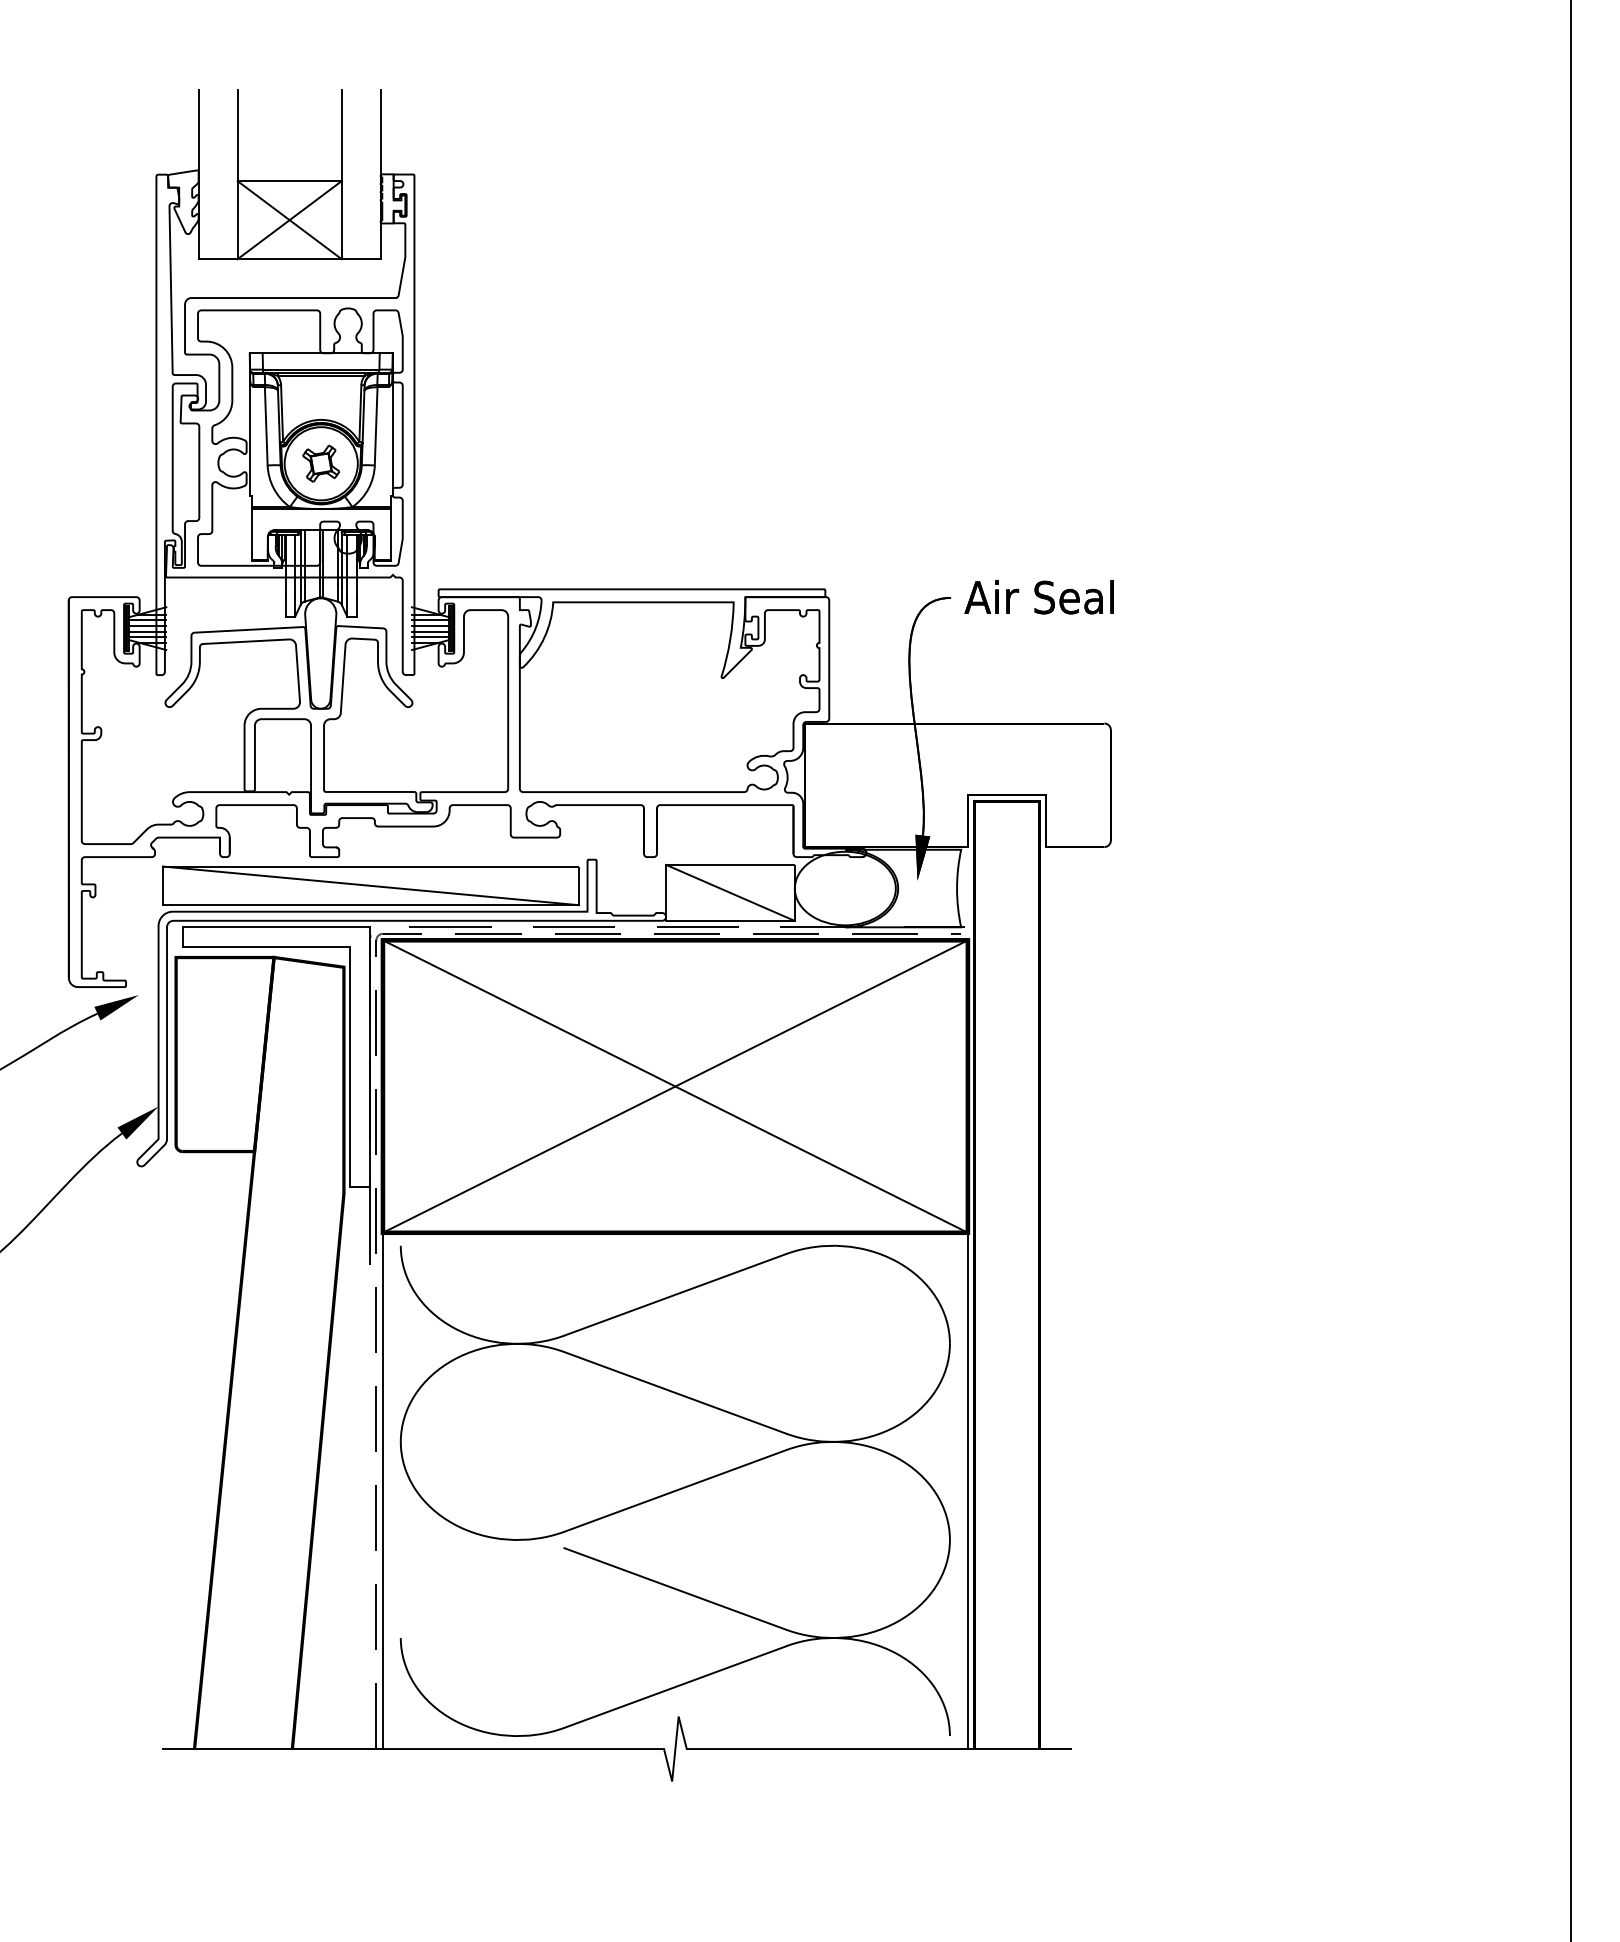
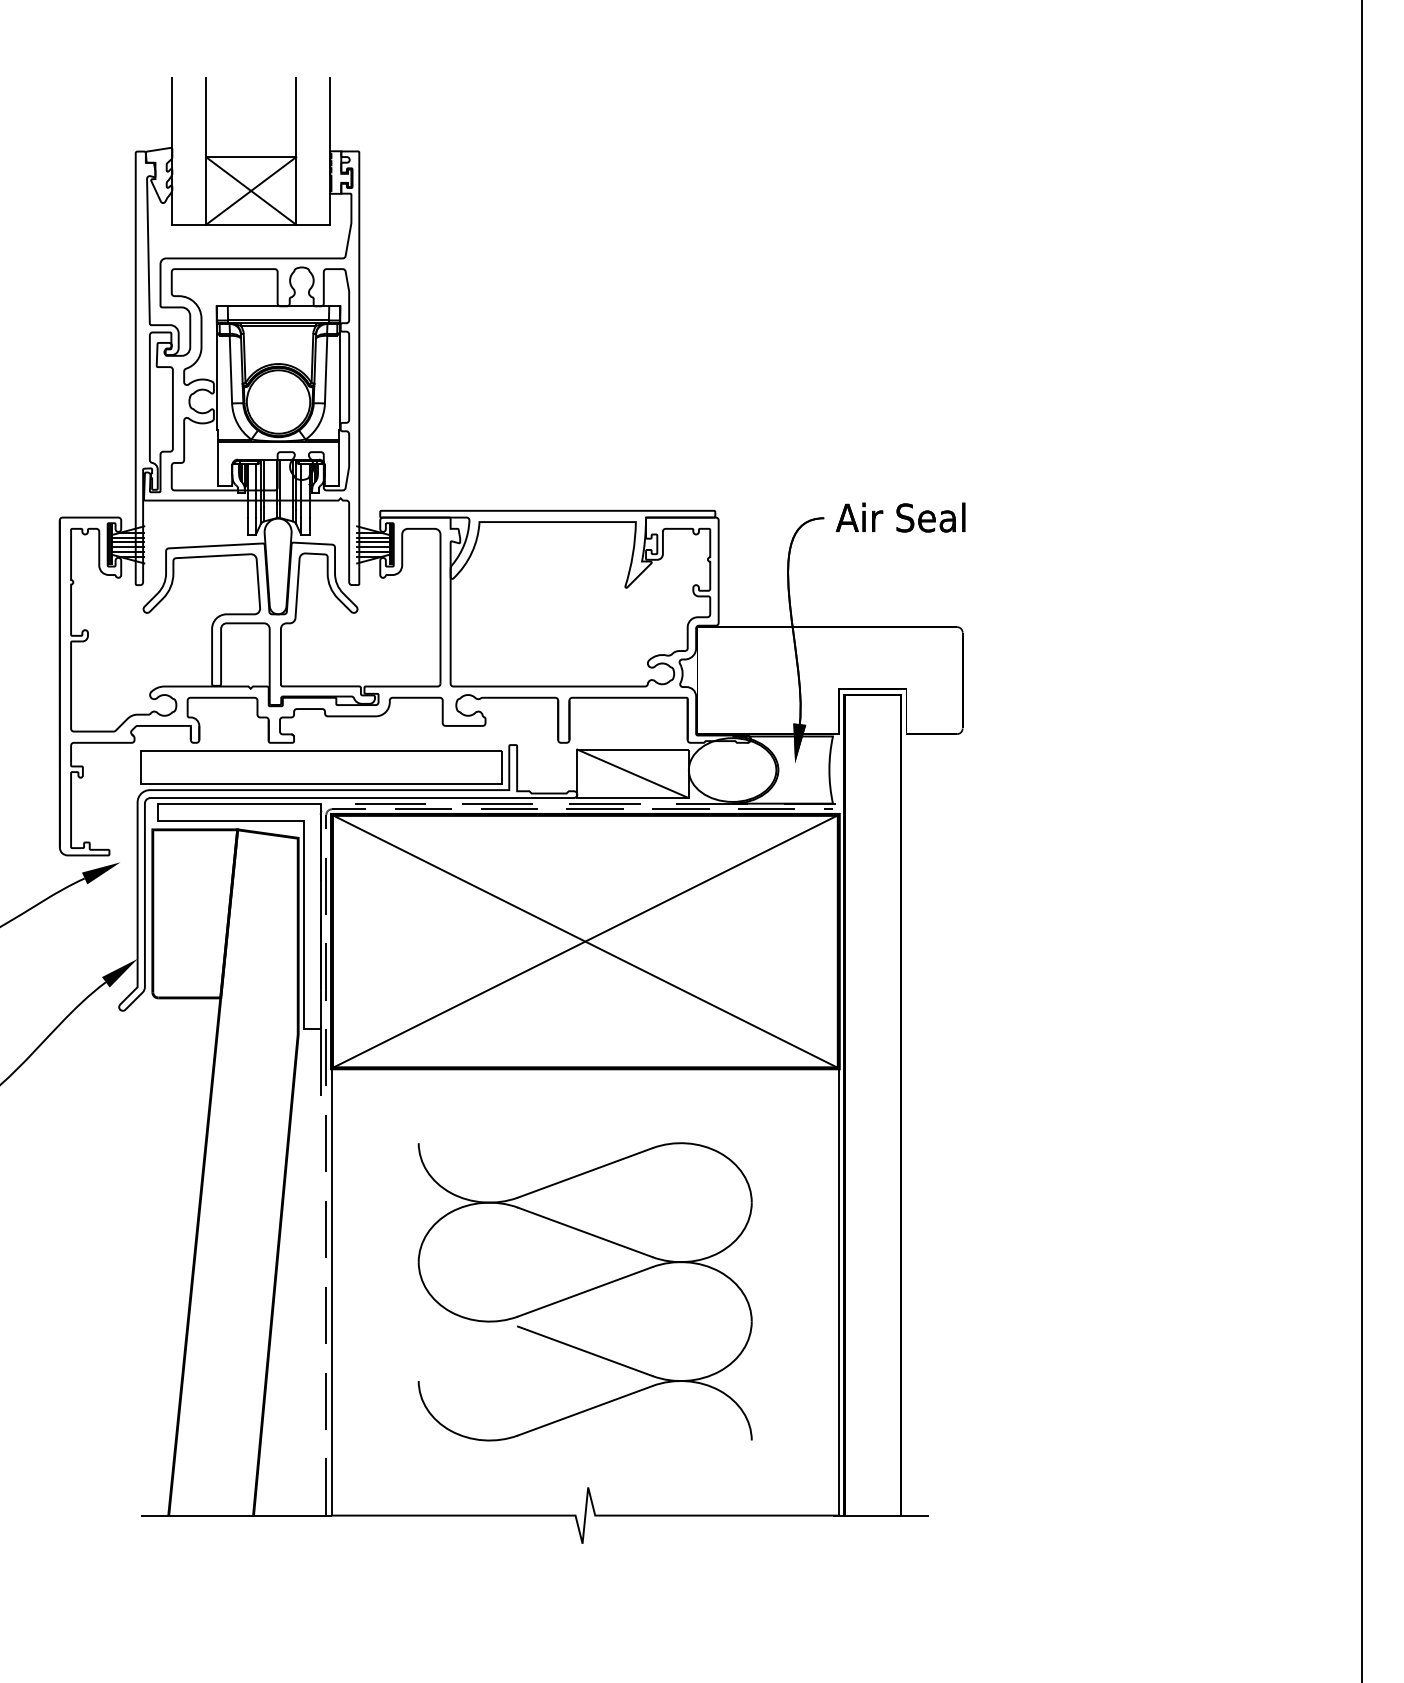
part: (320, 463) -> (277, 401), removed
line: (370, 885) -> (321, 767), removed
part: (674, 1490) -> (584, 1291), size x0.7

